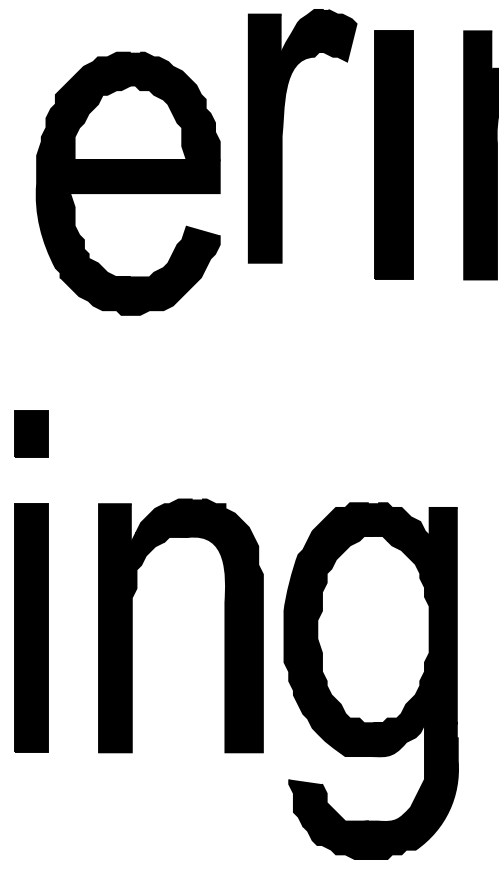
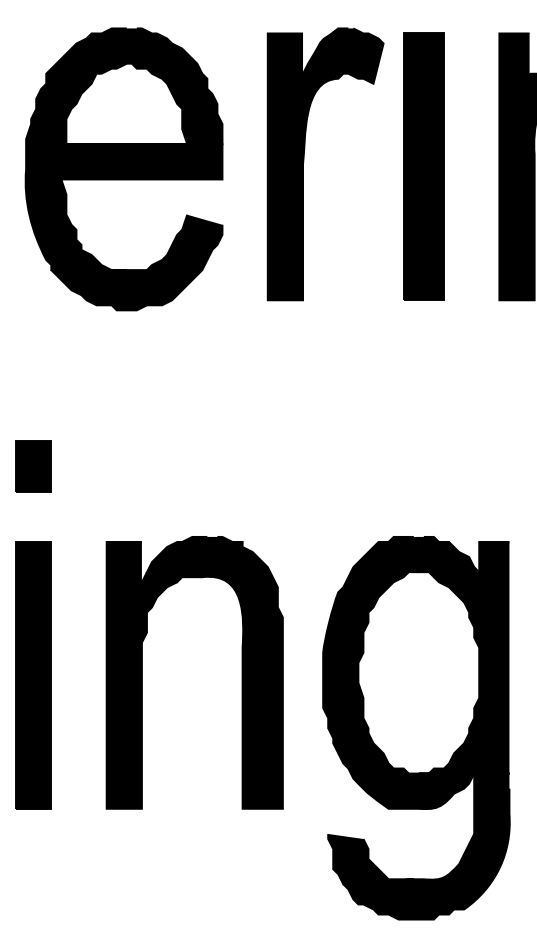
part: (282, 134) -> (304, 162), moved
part: (127, 183) -> (123, 169), moved
part: (371, 681) -> (416, 728), moved

